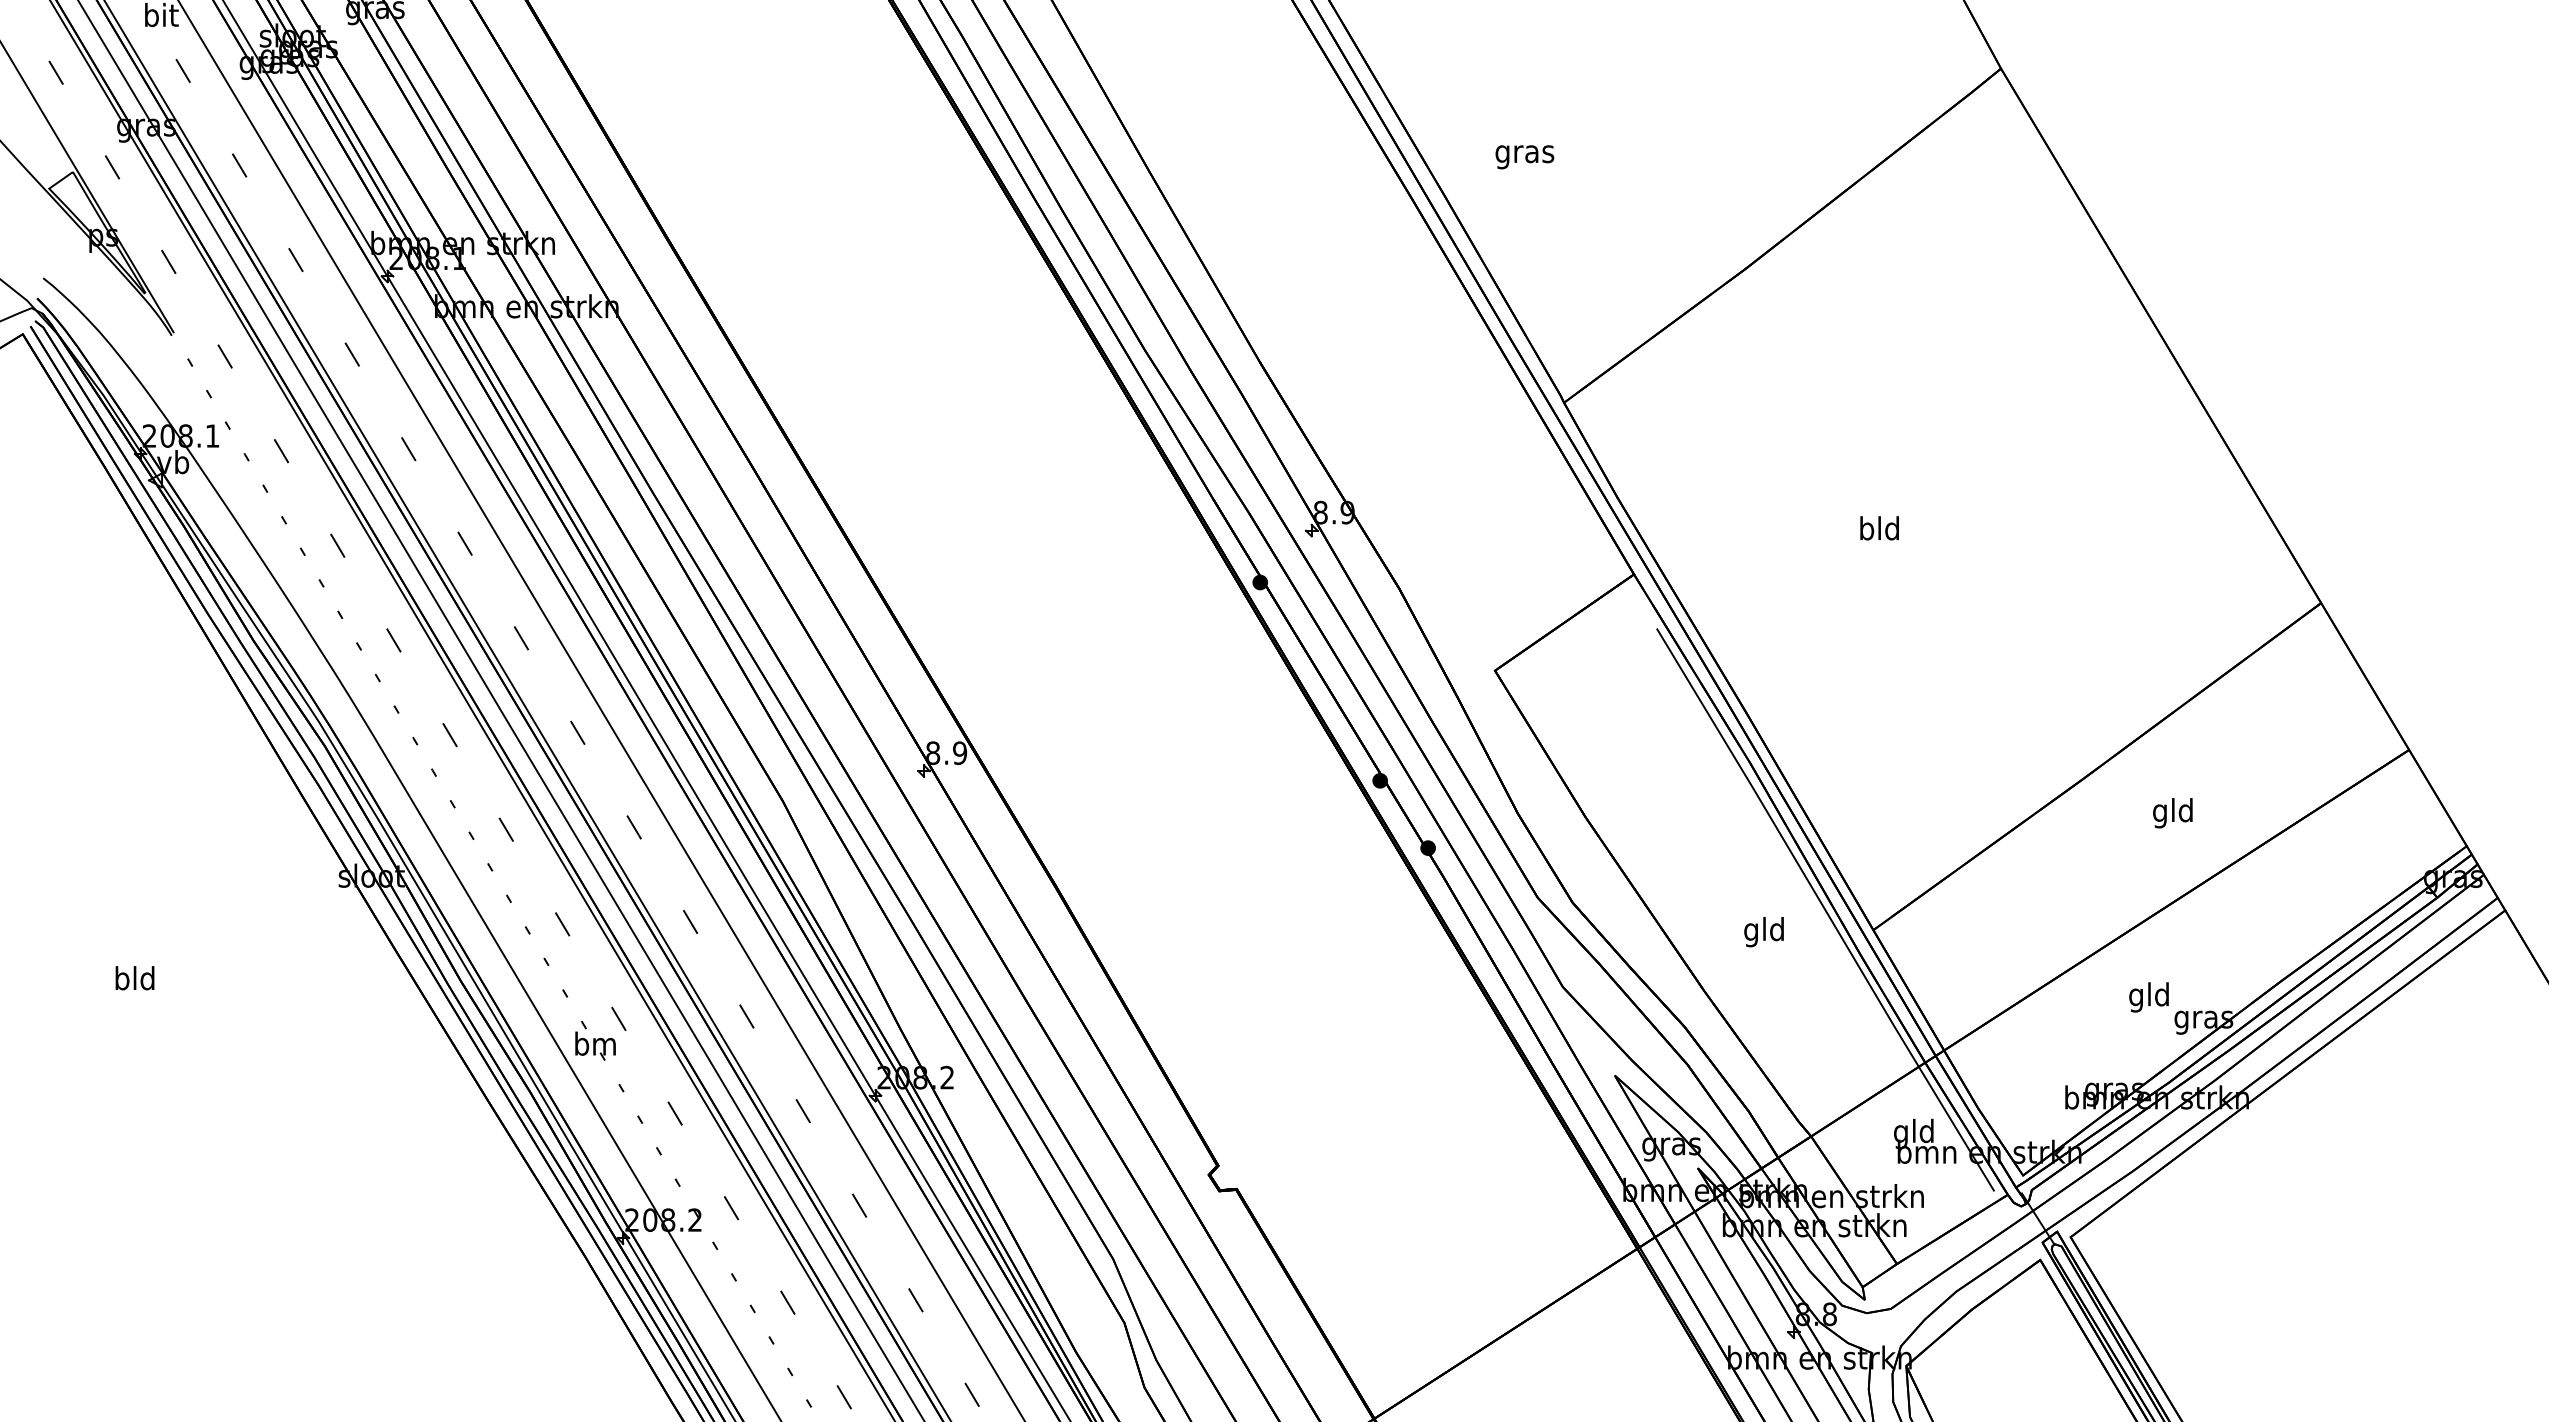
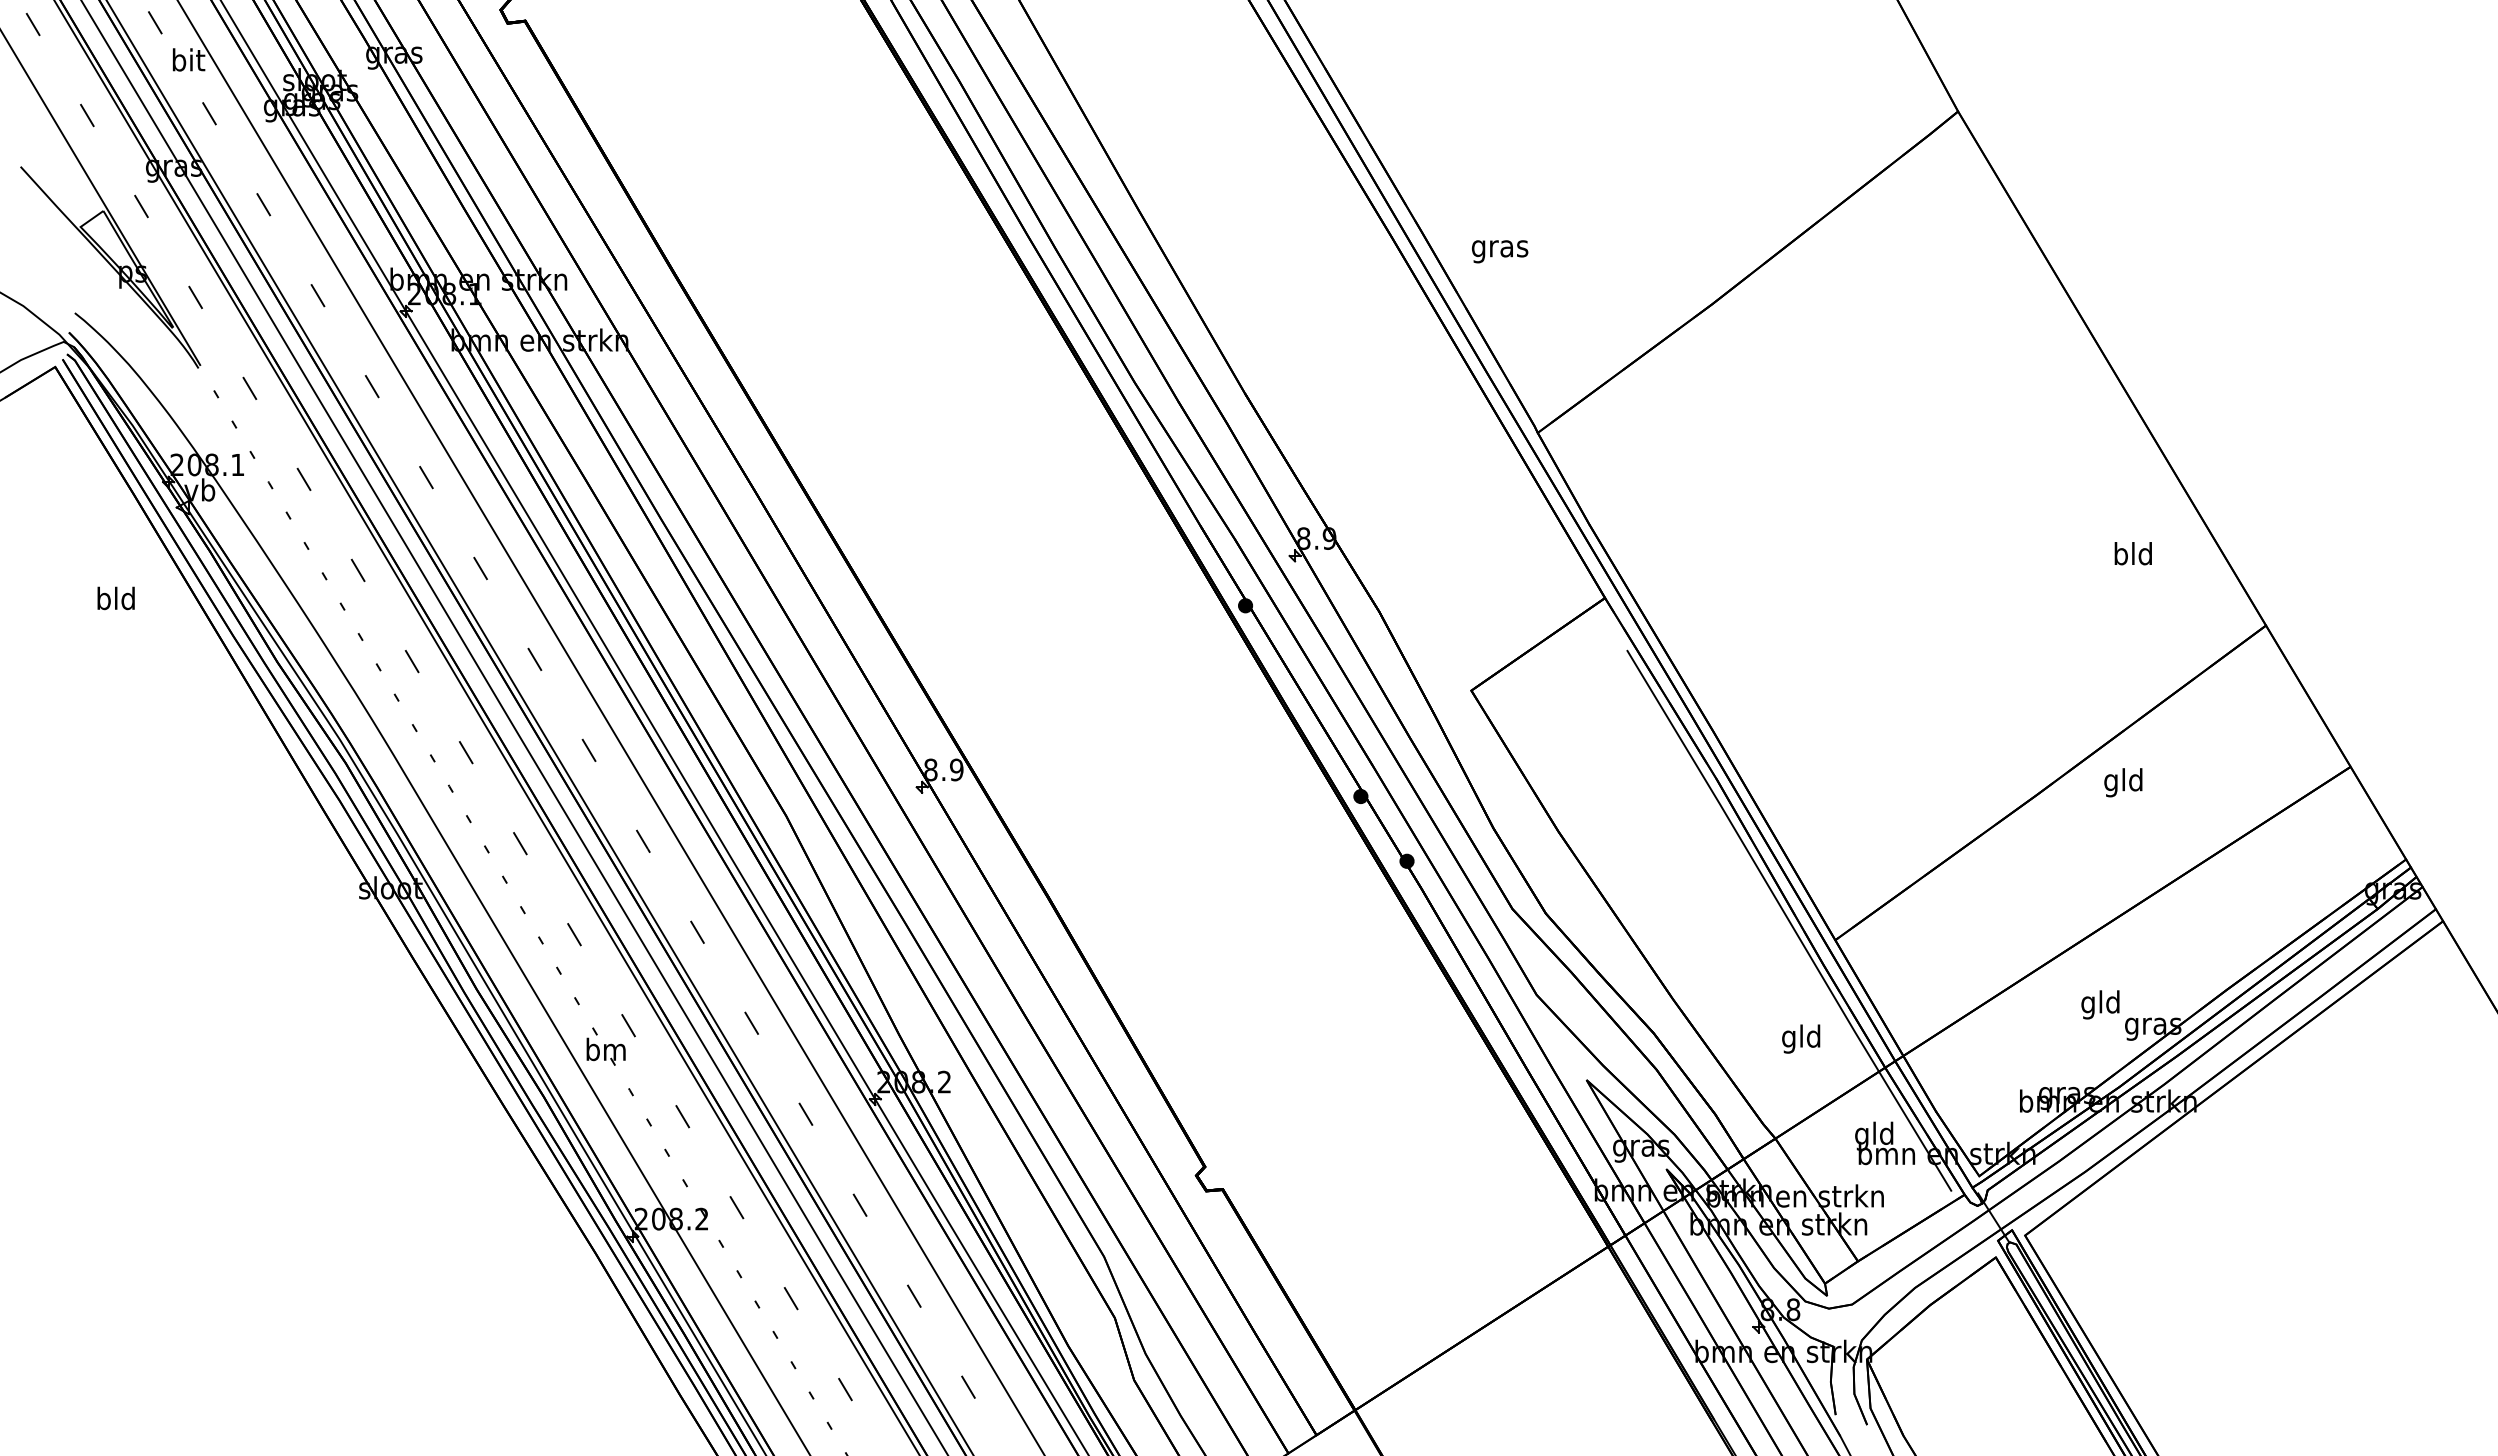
text: (1525, 156) -> (1500, 251), moved
text: (1878, 528) -> (2132, 553), moved
text: (2172, 812) -> (2123, 782), moved
text: (1764, 931) -> (1801, 1038), moved
text: (134, 978) -> (115, 598), moved

